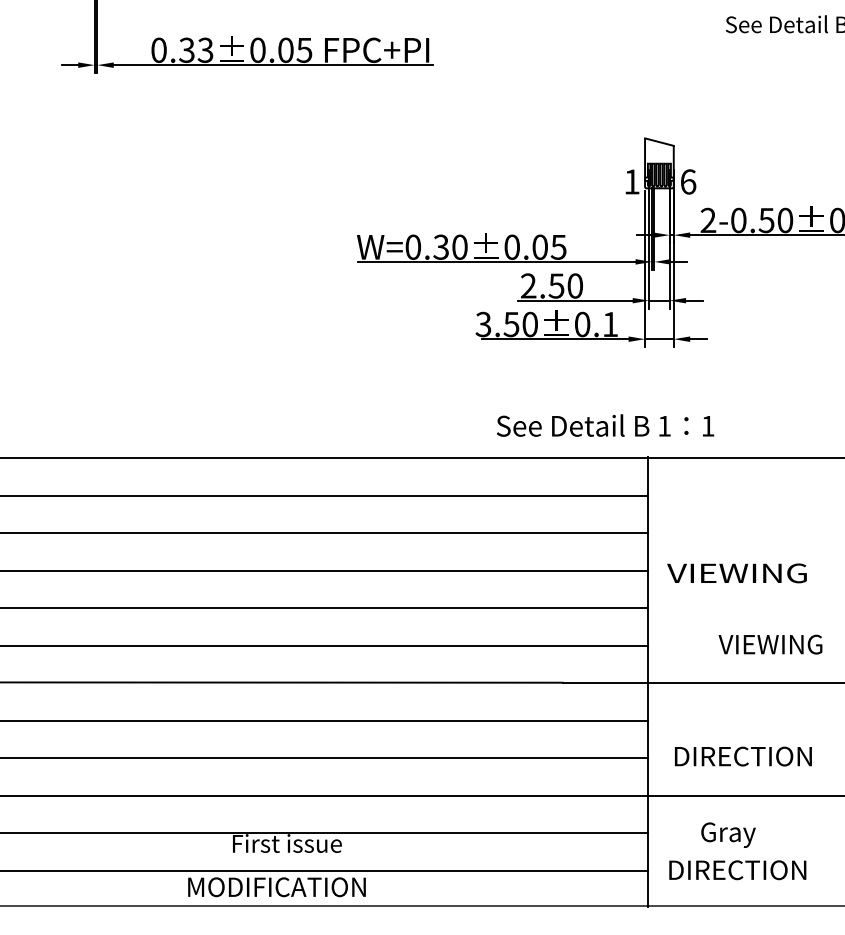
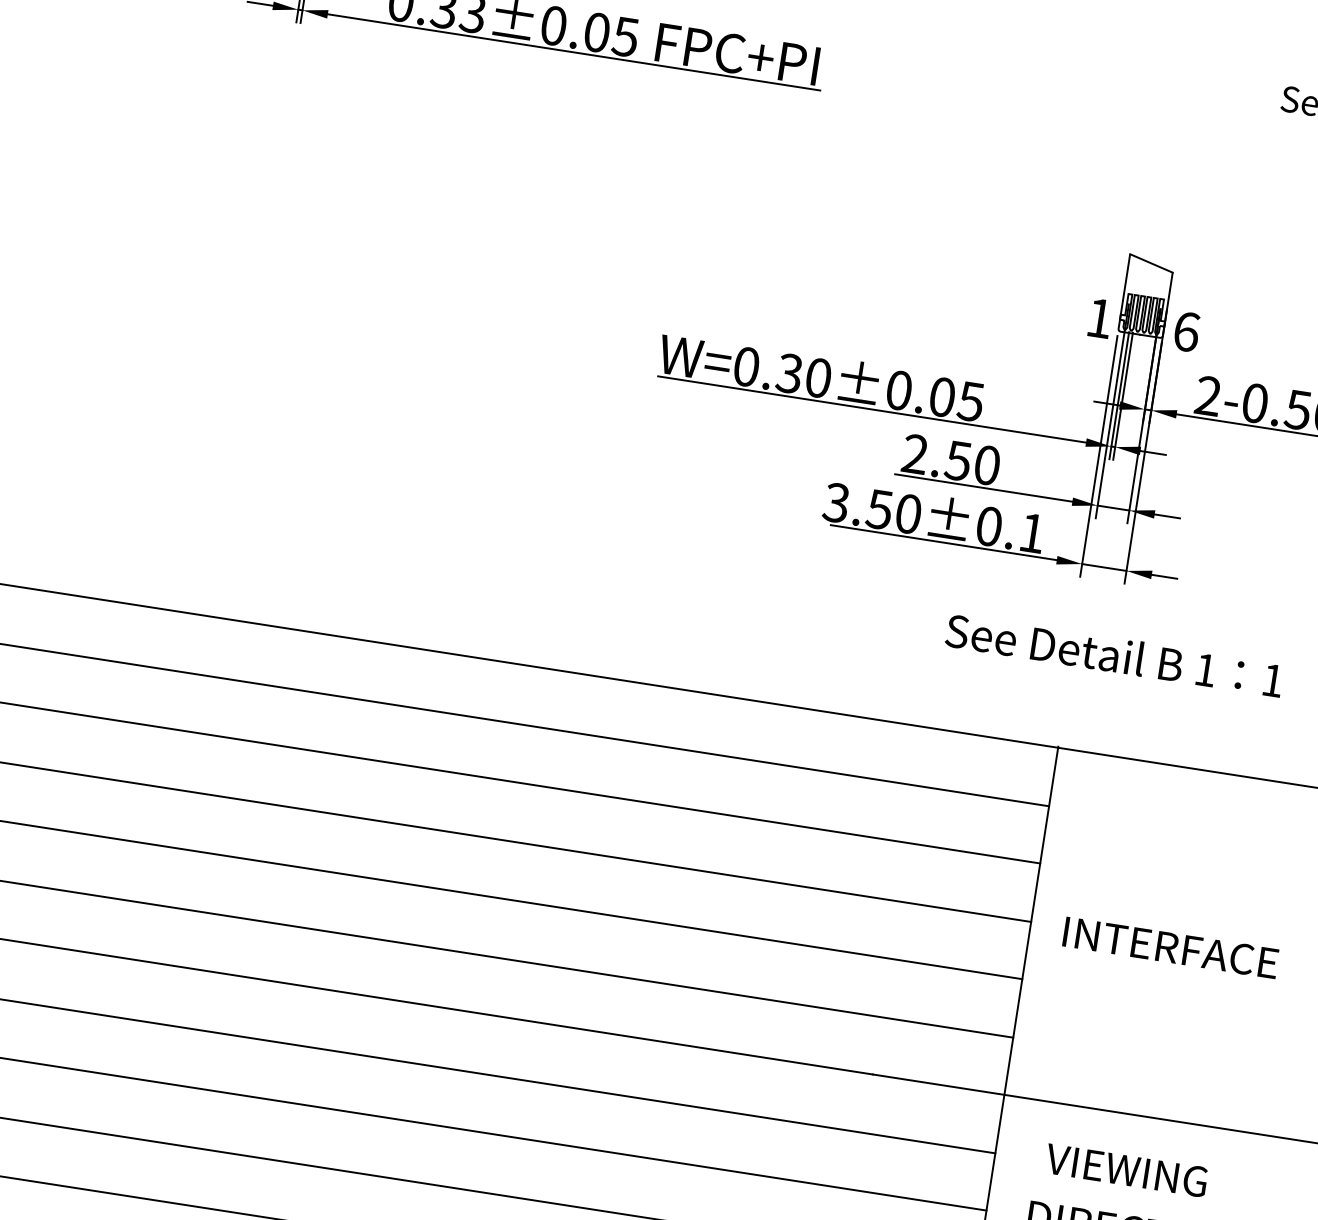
text: (605, 425) -> (1114, 654), moved
text: (737, 573) -> (1168, 947), VIEWING -> INTERFACE
text: (770, 644) -> (1126, 1170), moved

